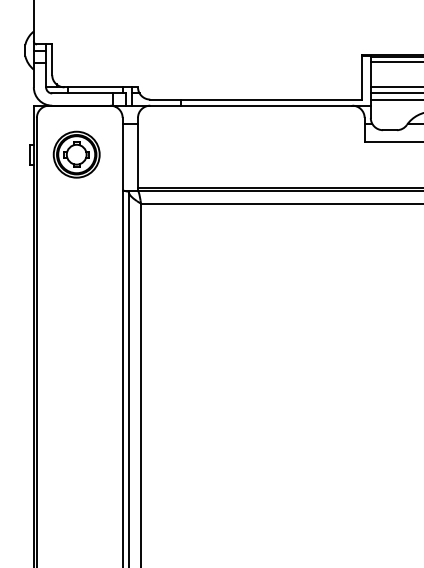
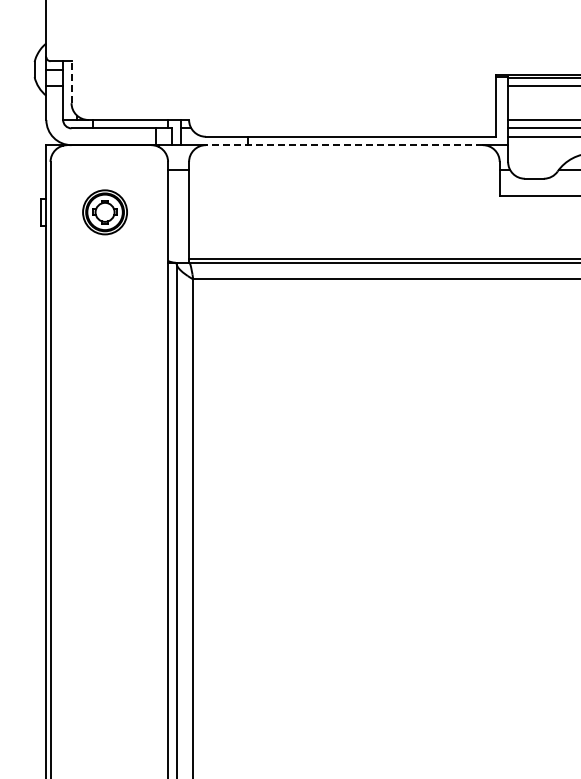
line: (52, 59) -> (71, 82), solid -> dashed
line: (251, 105) -> (344, 145), solid -> dashed
part: (76, 154) -> (104, 212), size x0.7

